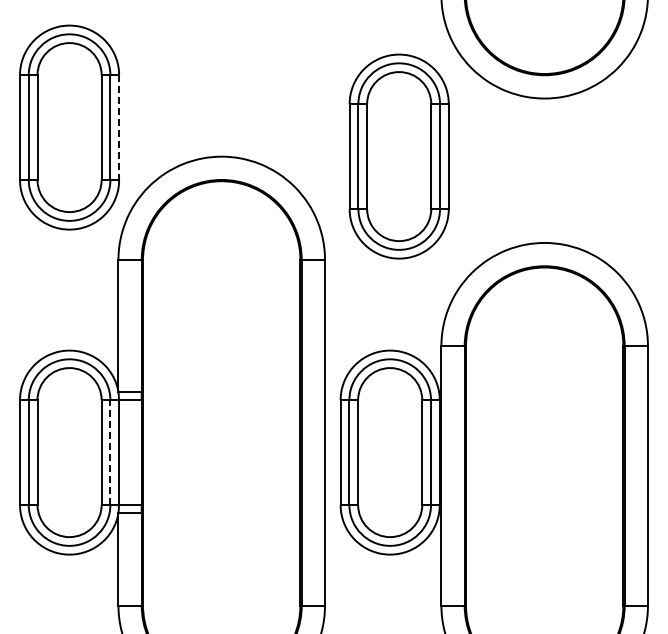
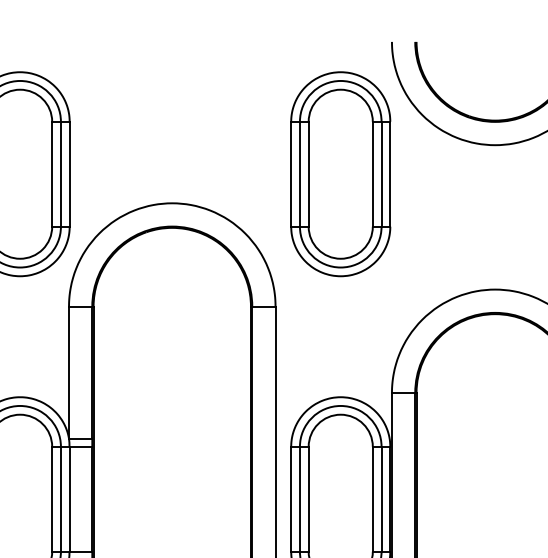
line: (119, 128) -> (70, 175), dashed -> solid
part: (398, 156) -> (340, 174), moved
line: (110, 452) -> (61, 499), dashed -> solid

